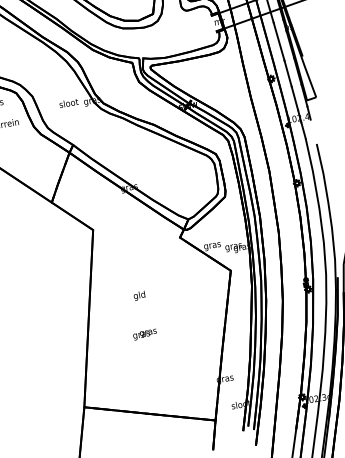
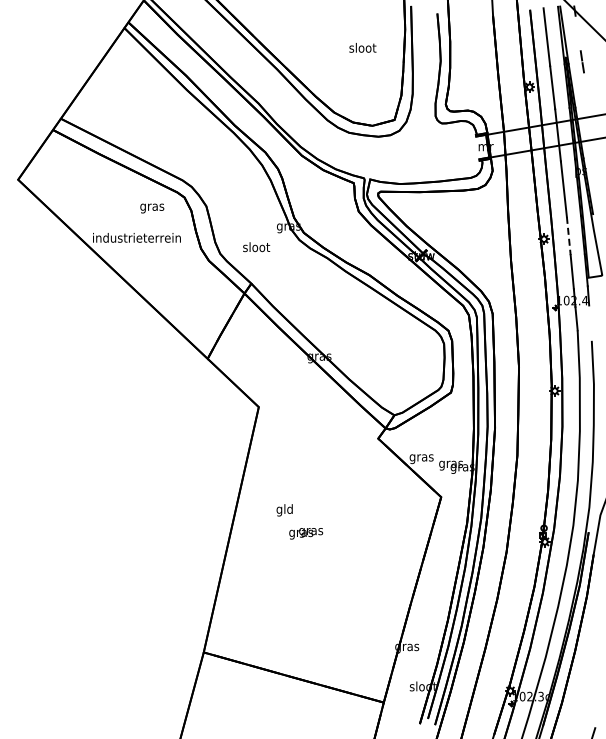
line: (288, 74) -> (568, 236), solid -> dashed
text: (68, 103) -> (256, 247), moved
text: (139, 296) -> (284, 510), moved
text: (145, 334) -> (306, 533), moved

